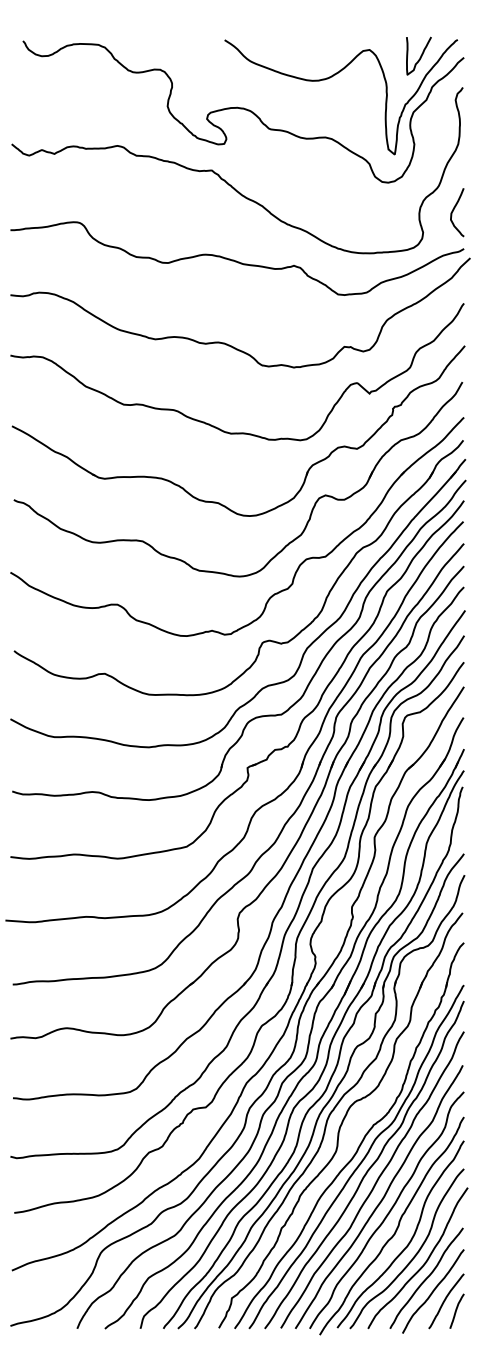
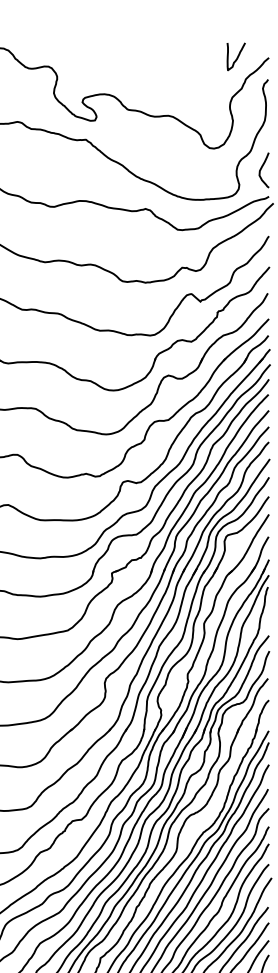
curve: (332, 77) -> (173, 72), removed

